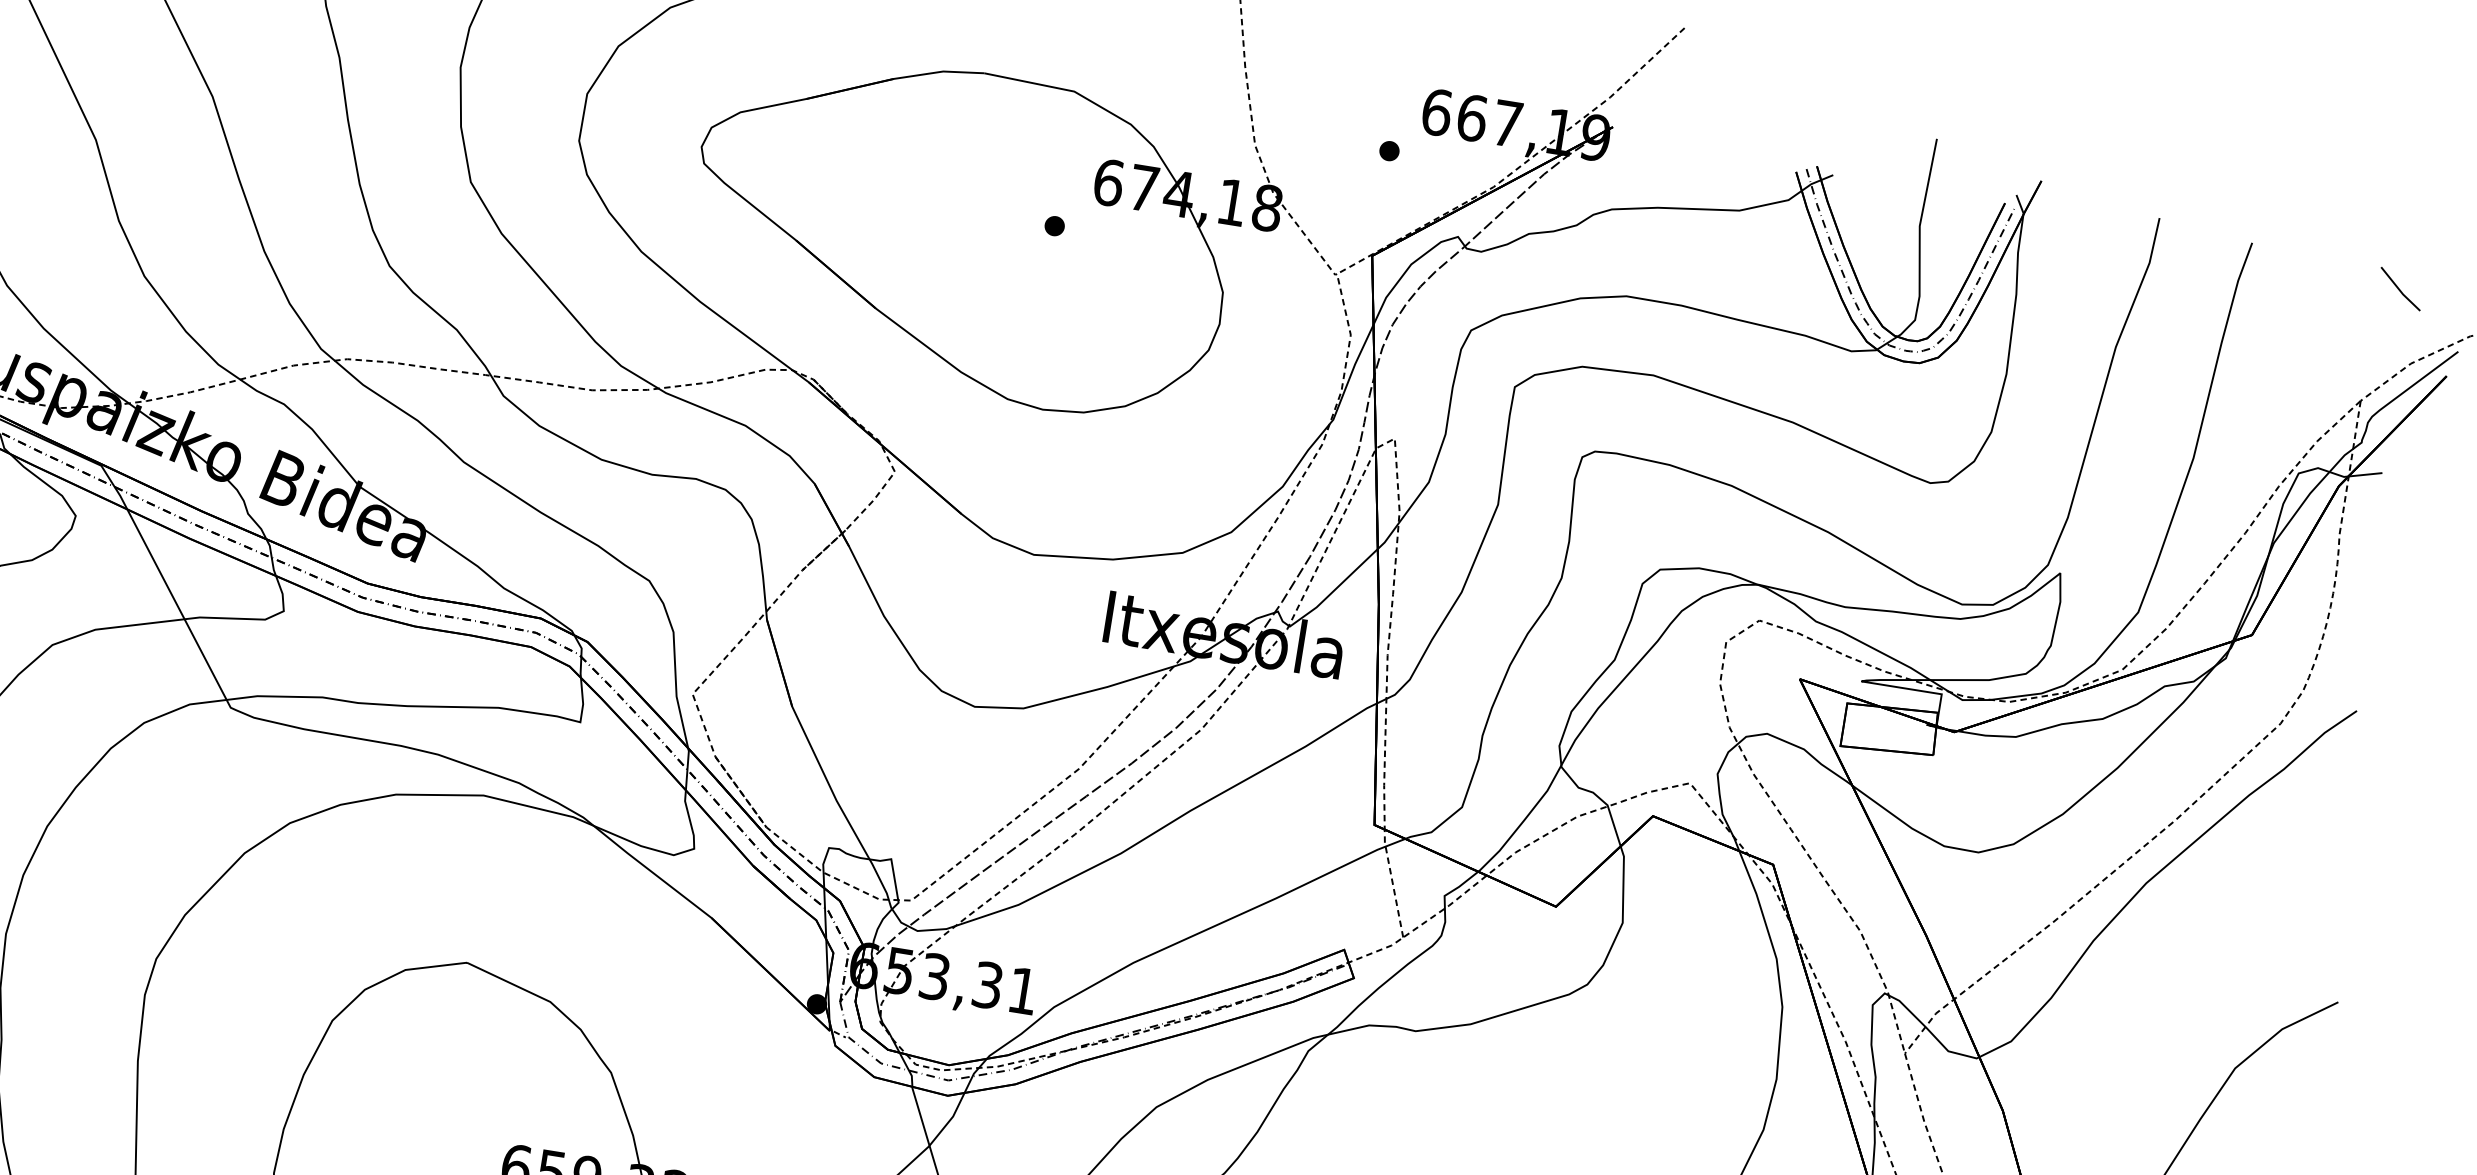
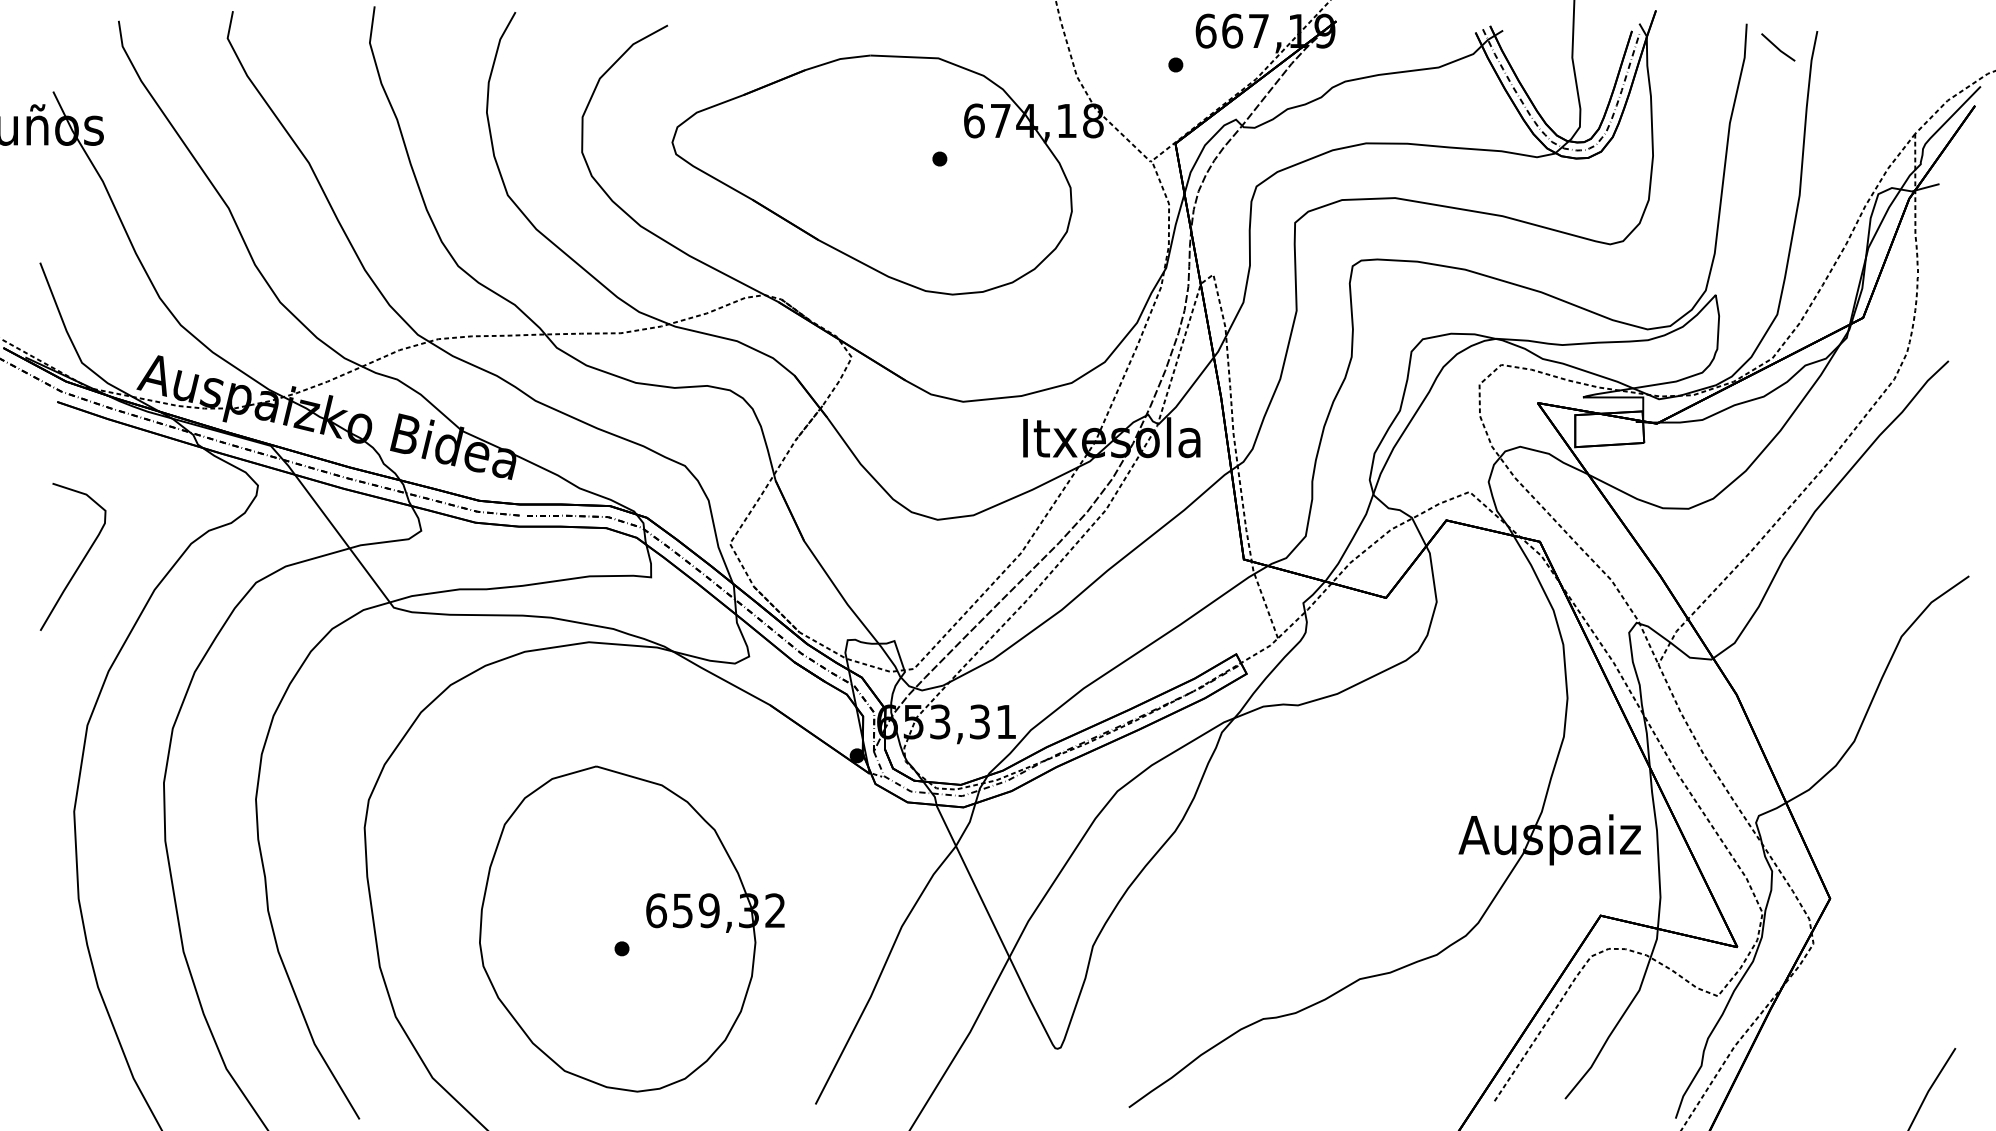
line: (2400, 289) -> (1778, 47), moved

